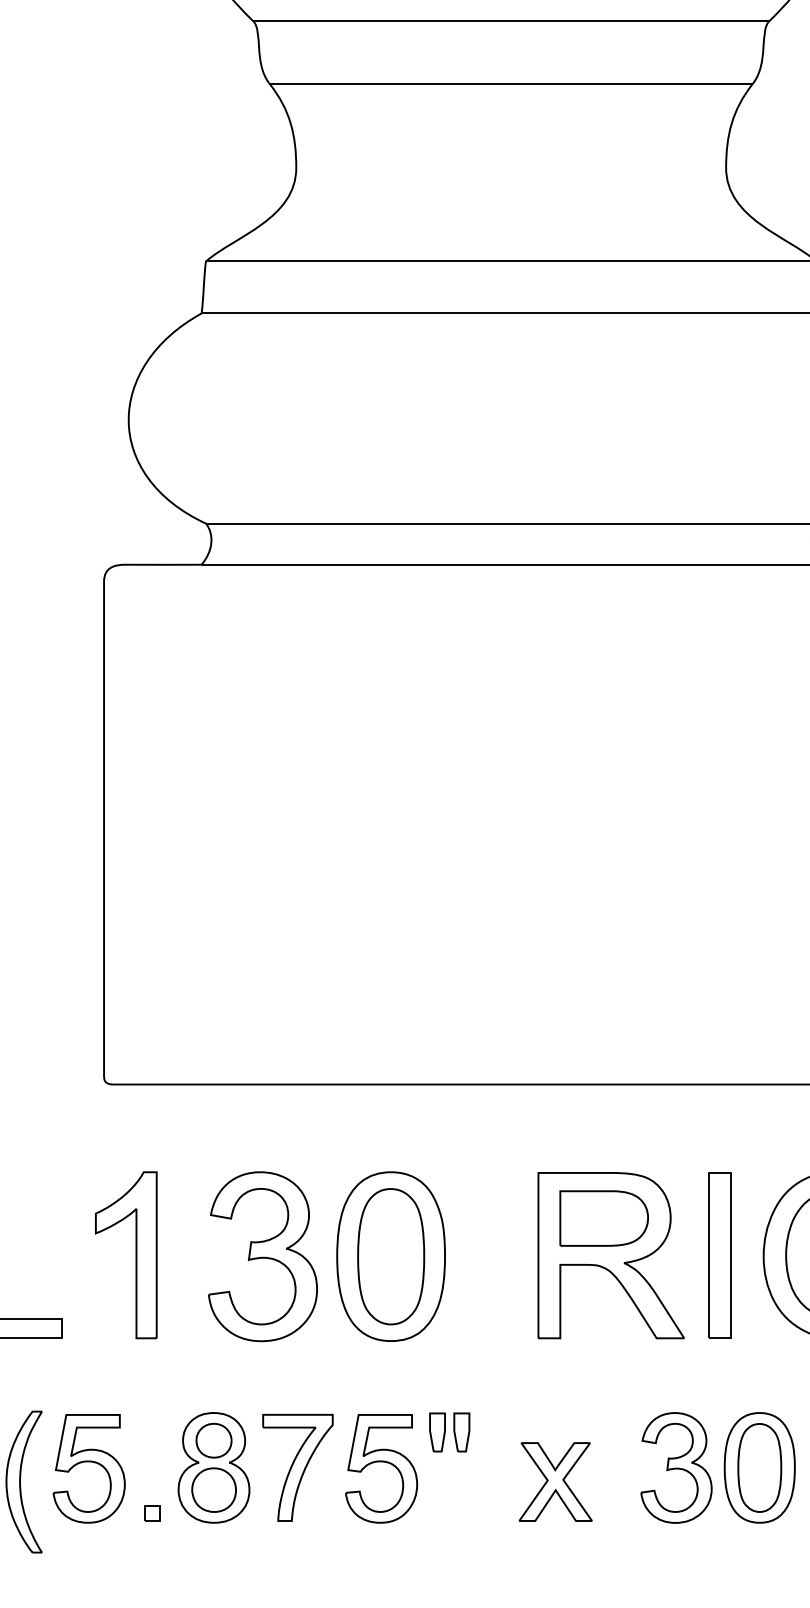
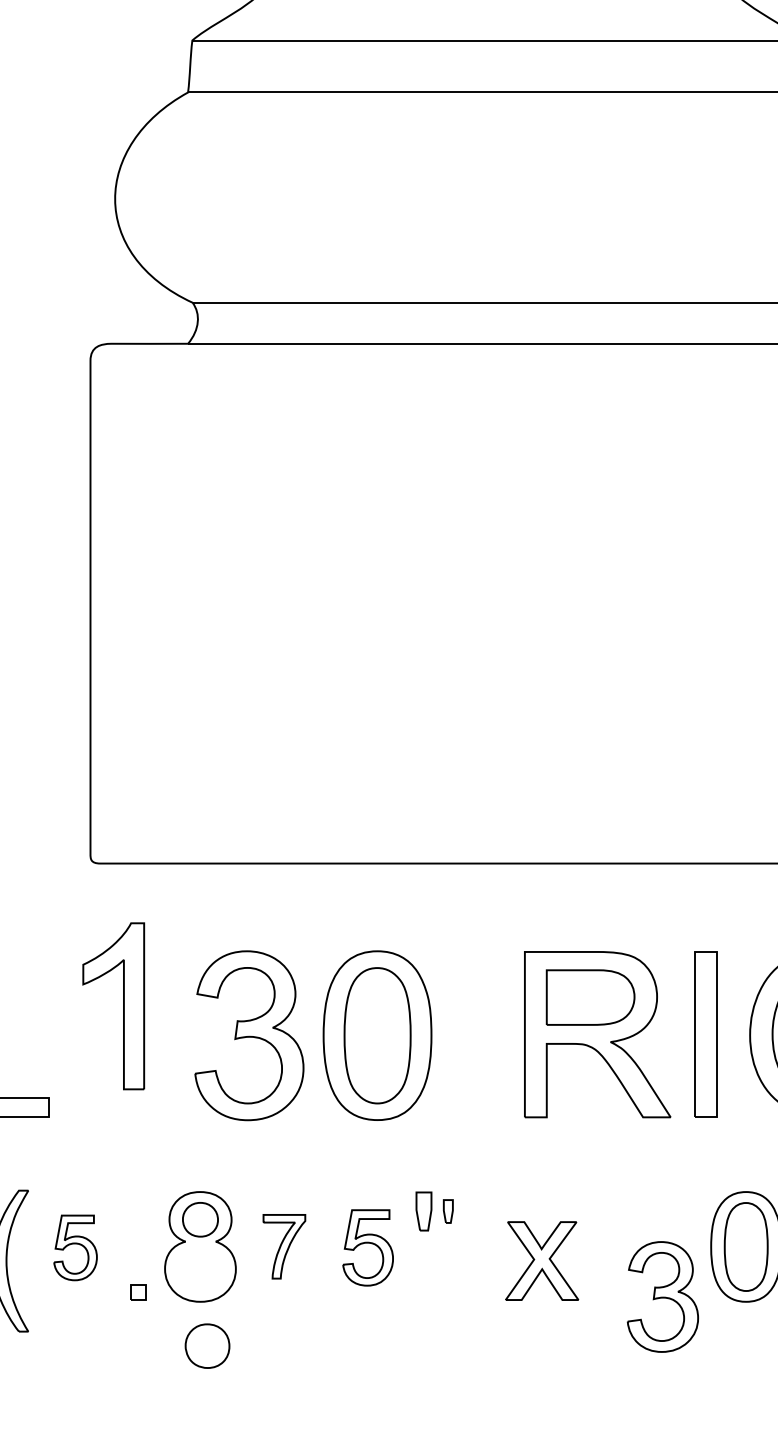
part: (135, 1255) -> (122, 1006), moved
part: (461, 1432) -> (447, 1211), size x0.6
part: (297, 1467) -> (283, 1246), size x0.6
part: (676, 1467) -> (662, 1296), moved
part: (88, 1468) -> (74, 1247), size x0.6
part: (381, 1468) -> (367, 1247), size x0.7
part: (213, 1489) -> (206, 1345), moved

